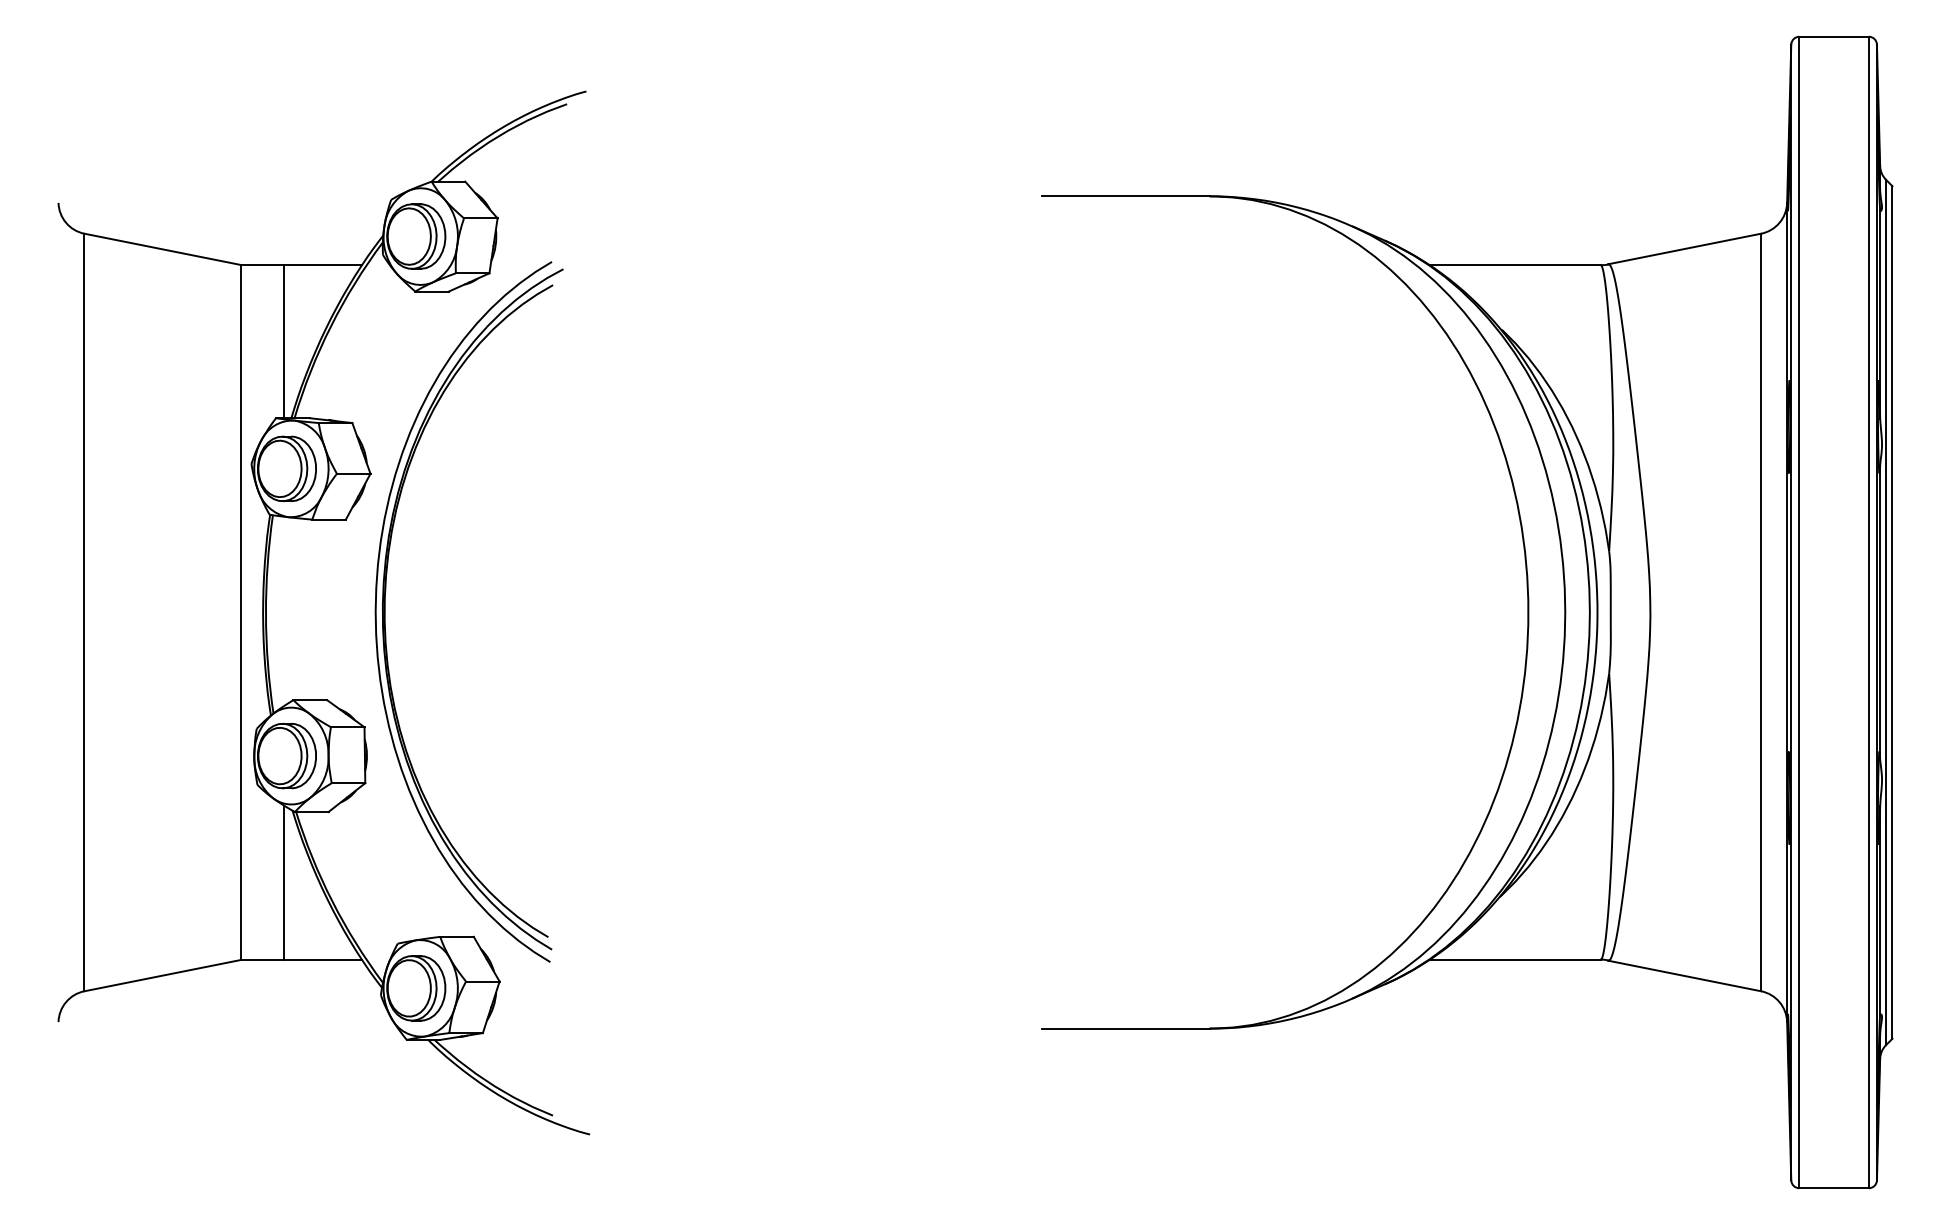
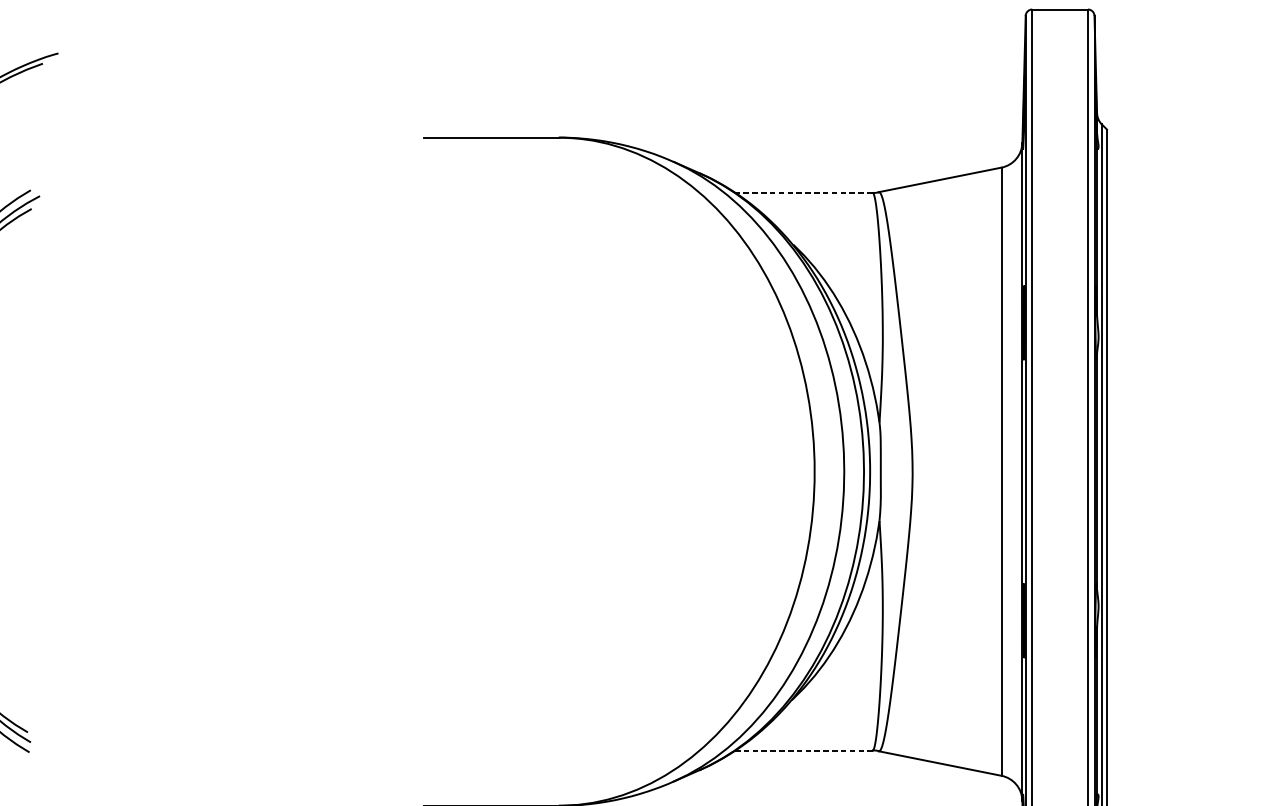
line: (1514, 265) -> (803, 193), solid -> dashed
line: (1514, 959) -> (803, 750), solid -> dashed

